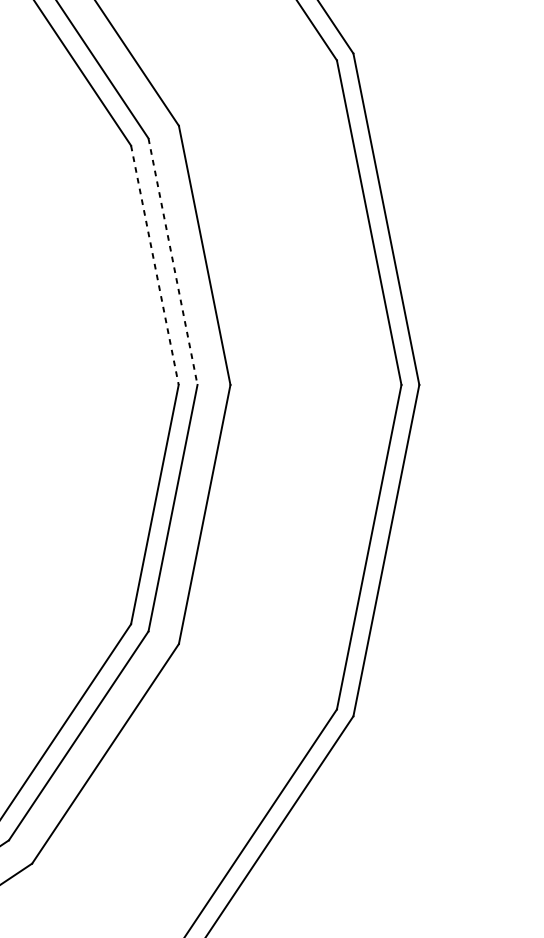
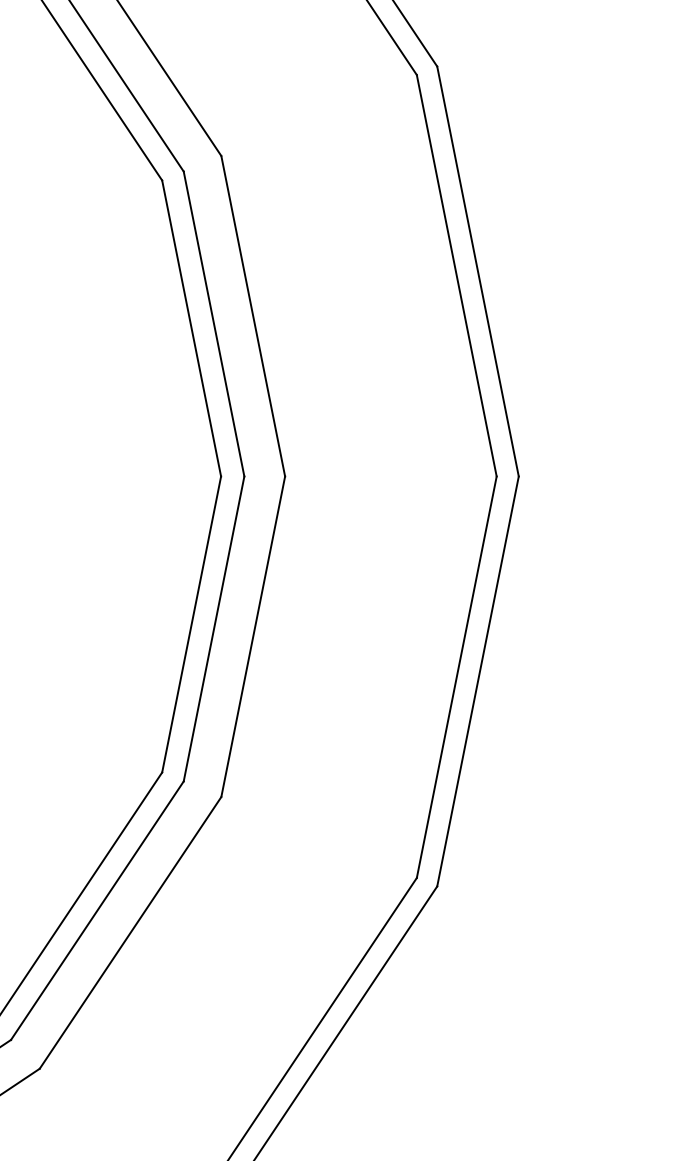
line: (173, 262) -> (214, 324), dashed -> solid
line: (154, 265) -> (191, 328), dashed -> solid

